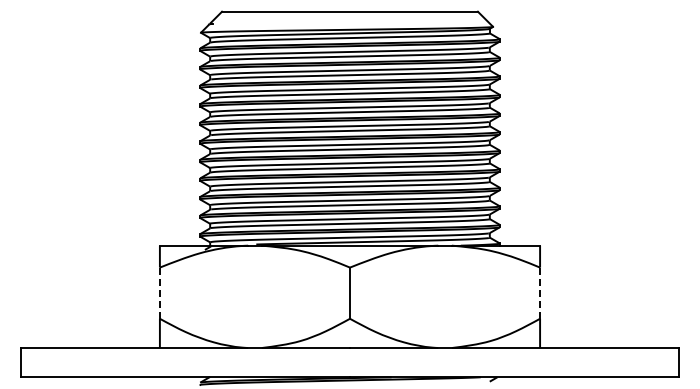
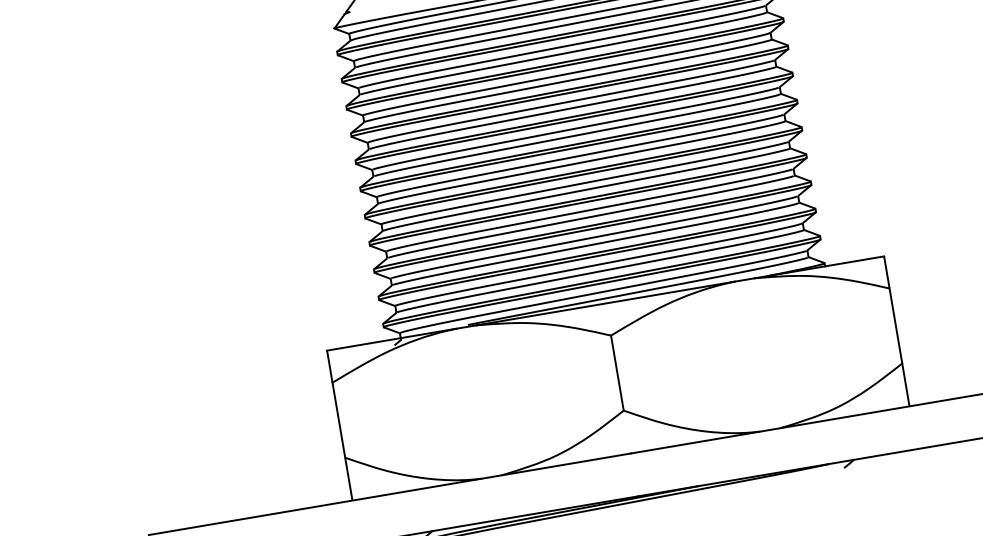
line: (159, 293) -> (338, 420), dashed -> solid
line: (540, 293) -> (896, 326), dashed -> solid

